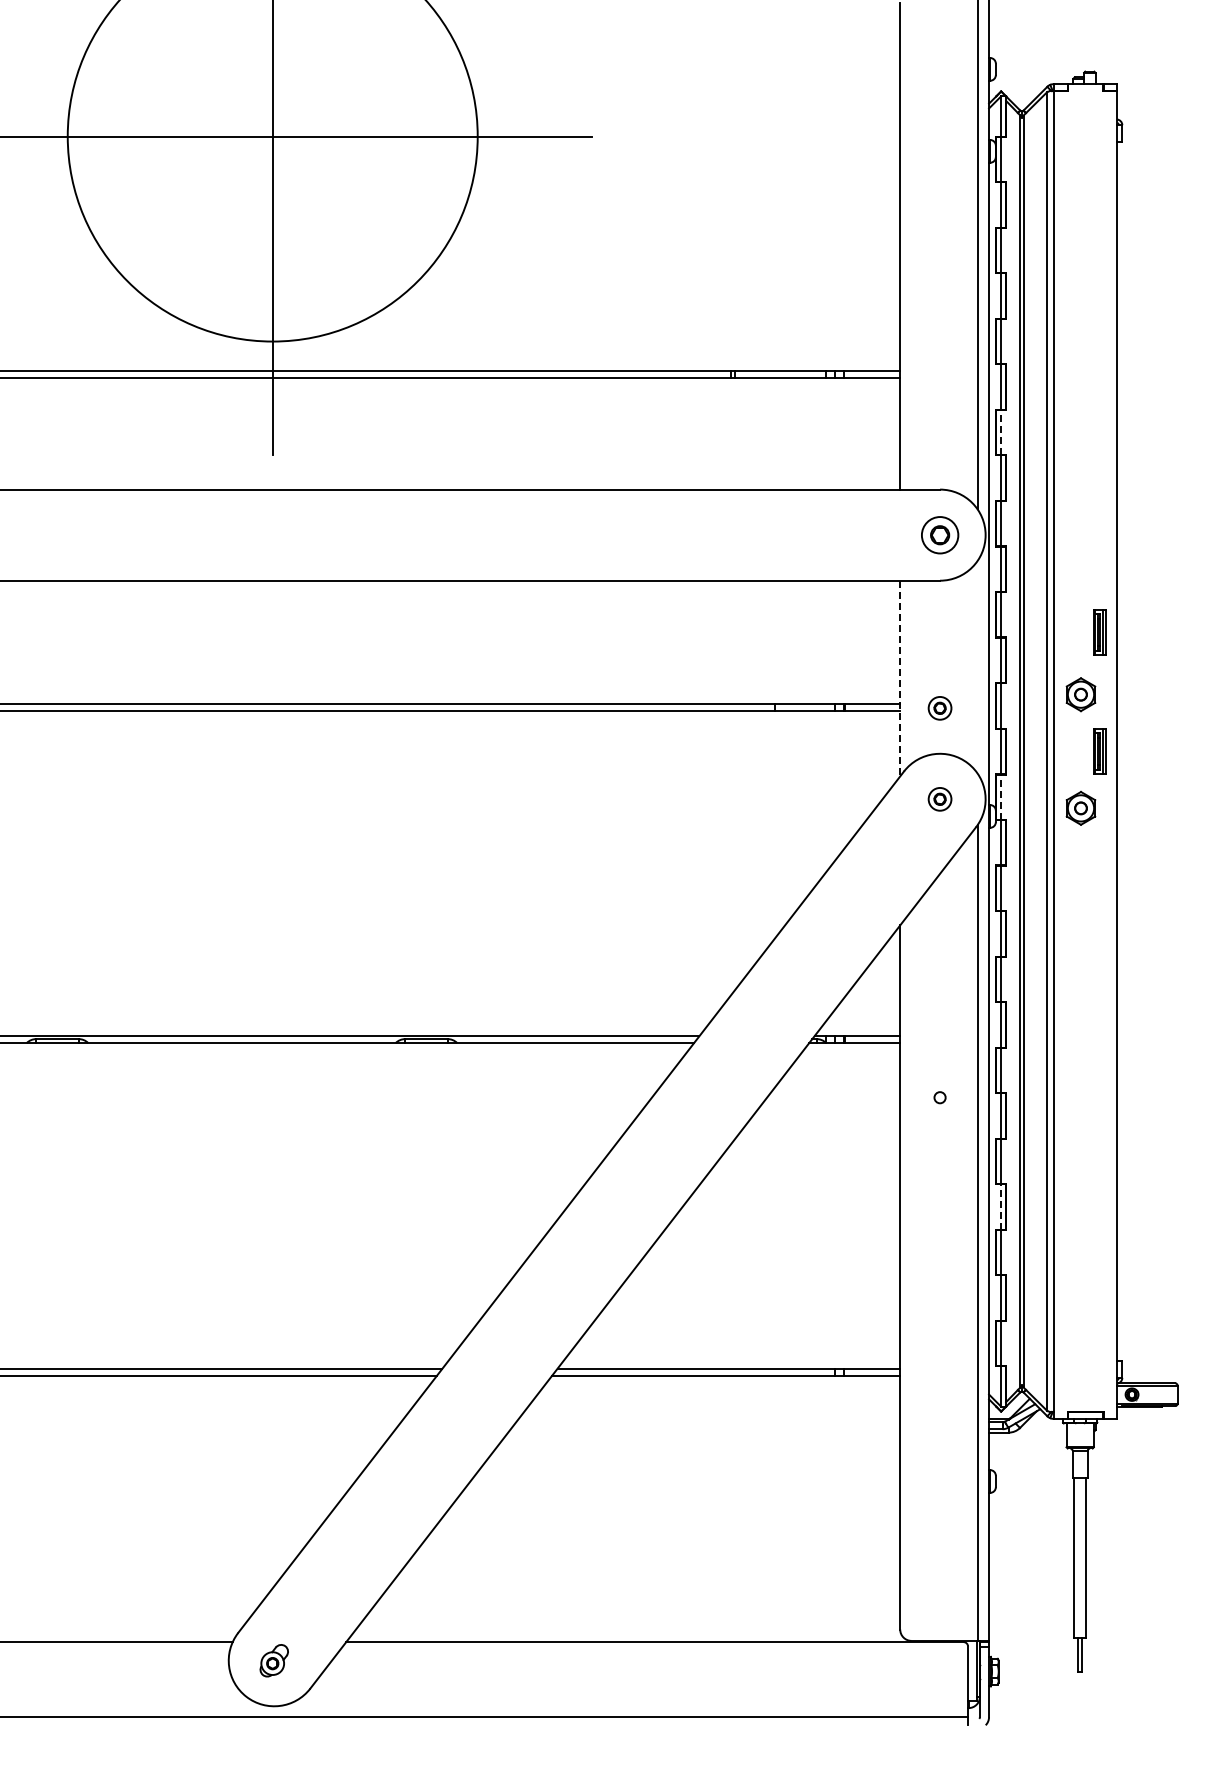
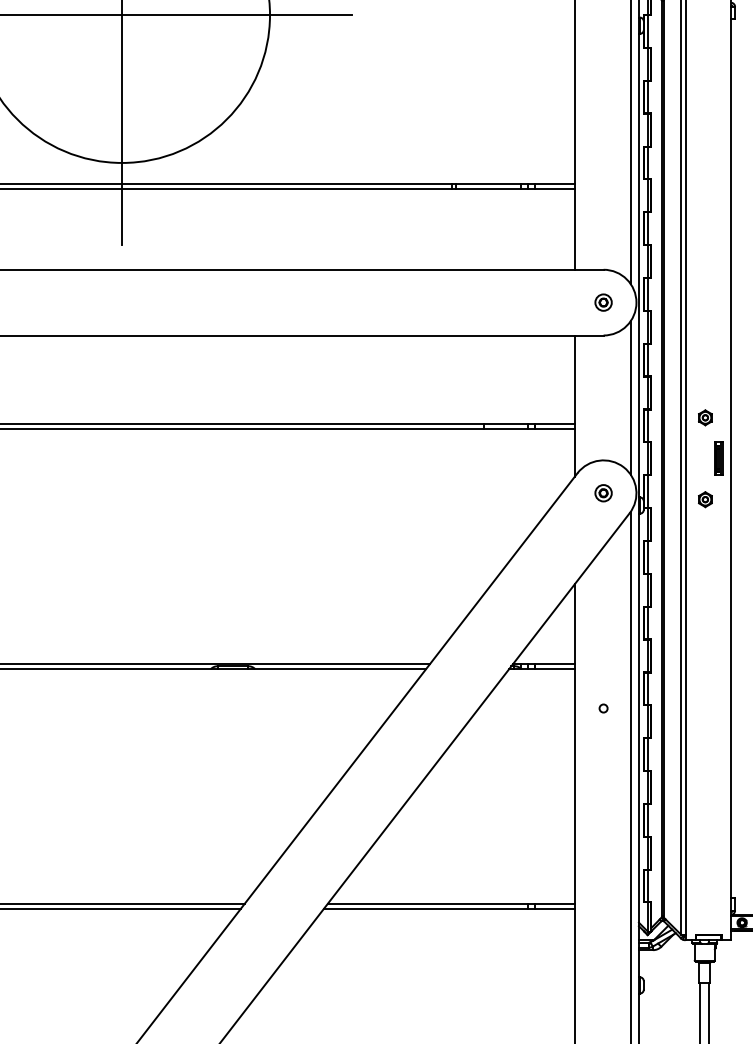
line: (1001, 432) -> (647, 228), dashed -> solid
part: (939, 534) -> (603, 302), size x0.62
part: (1099, 632) -> (718, 372), removed
line: (977, 666) -> (630, 397), added
line: (900, 678) -> (575, 406), dashed -> solid
part: (1081, 694) -> (705, 417), size x0.62
part: (939, 708) -> (603, 427), removed
line: (1001, 797) -> (647, 491), dashed -> solid
part: (1081, 807) -> (705, 499), size x0.62
line: (1001, 1207) -> (647, 787), dashed -> solid

